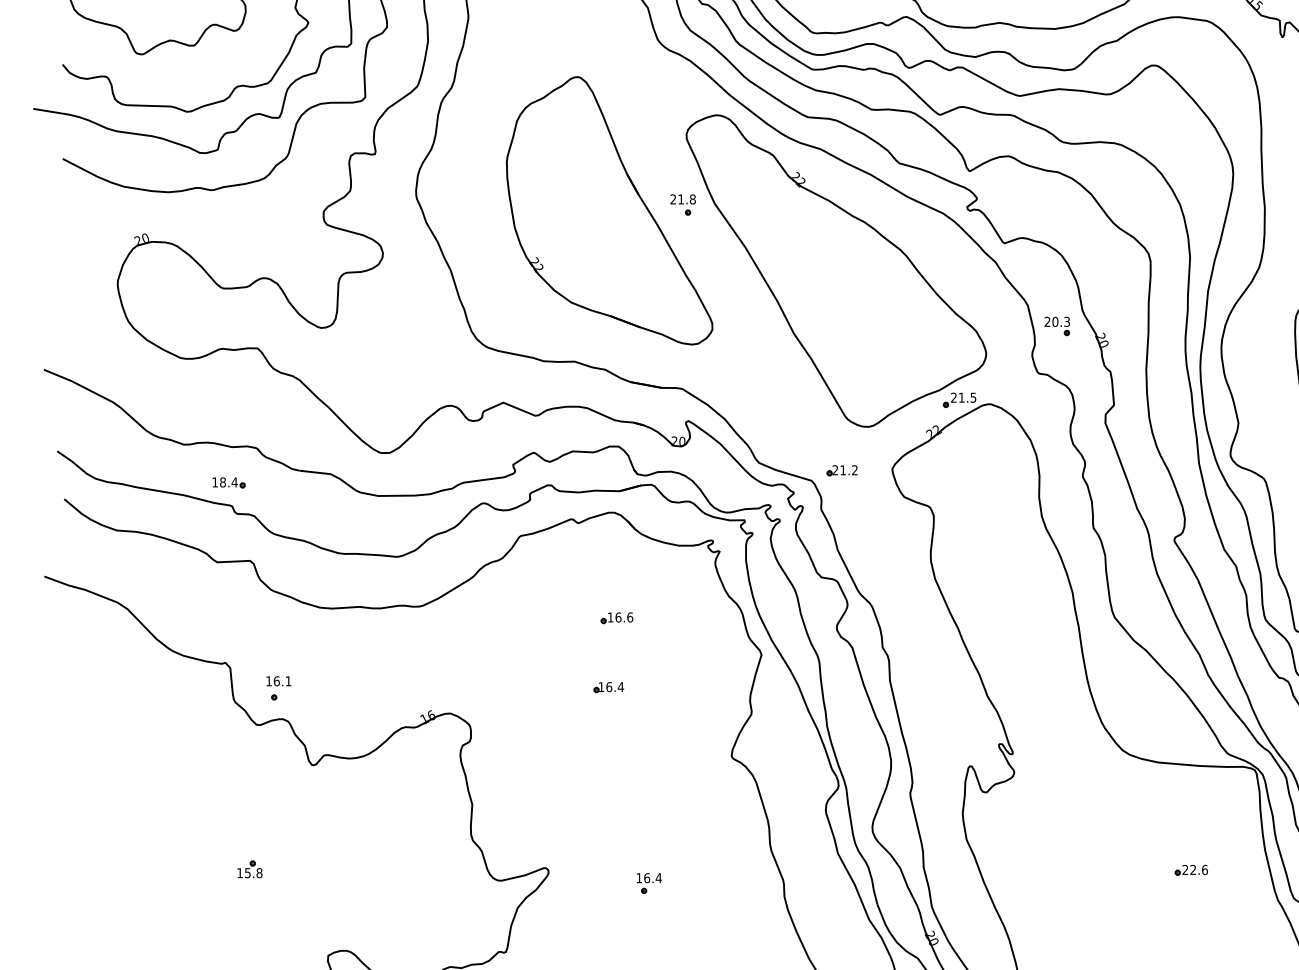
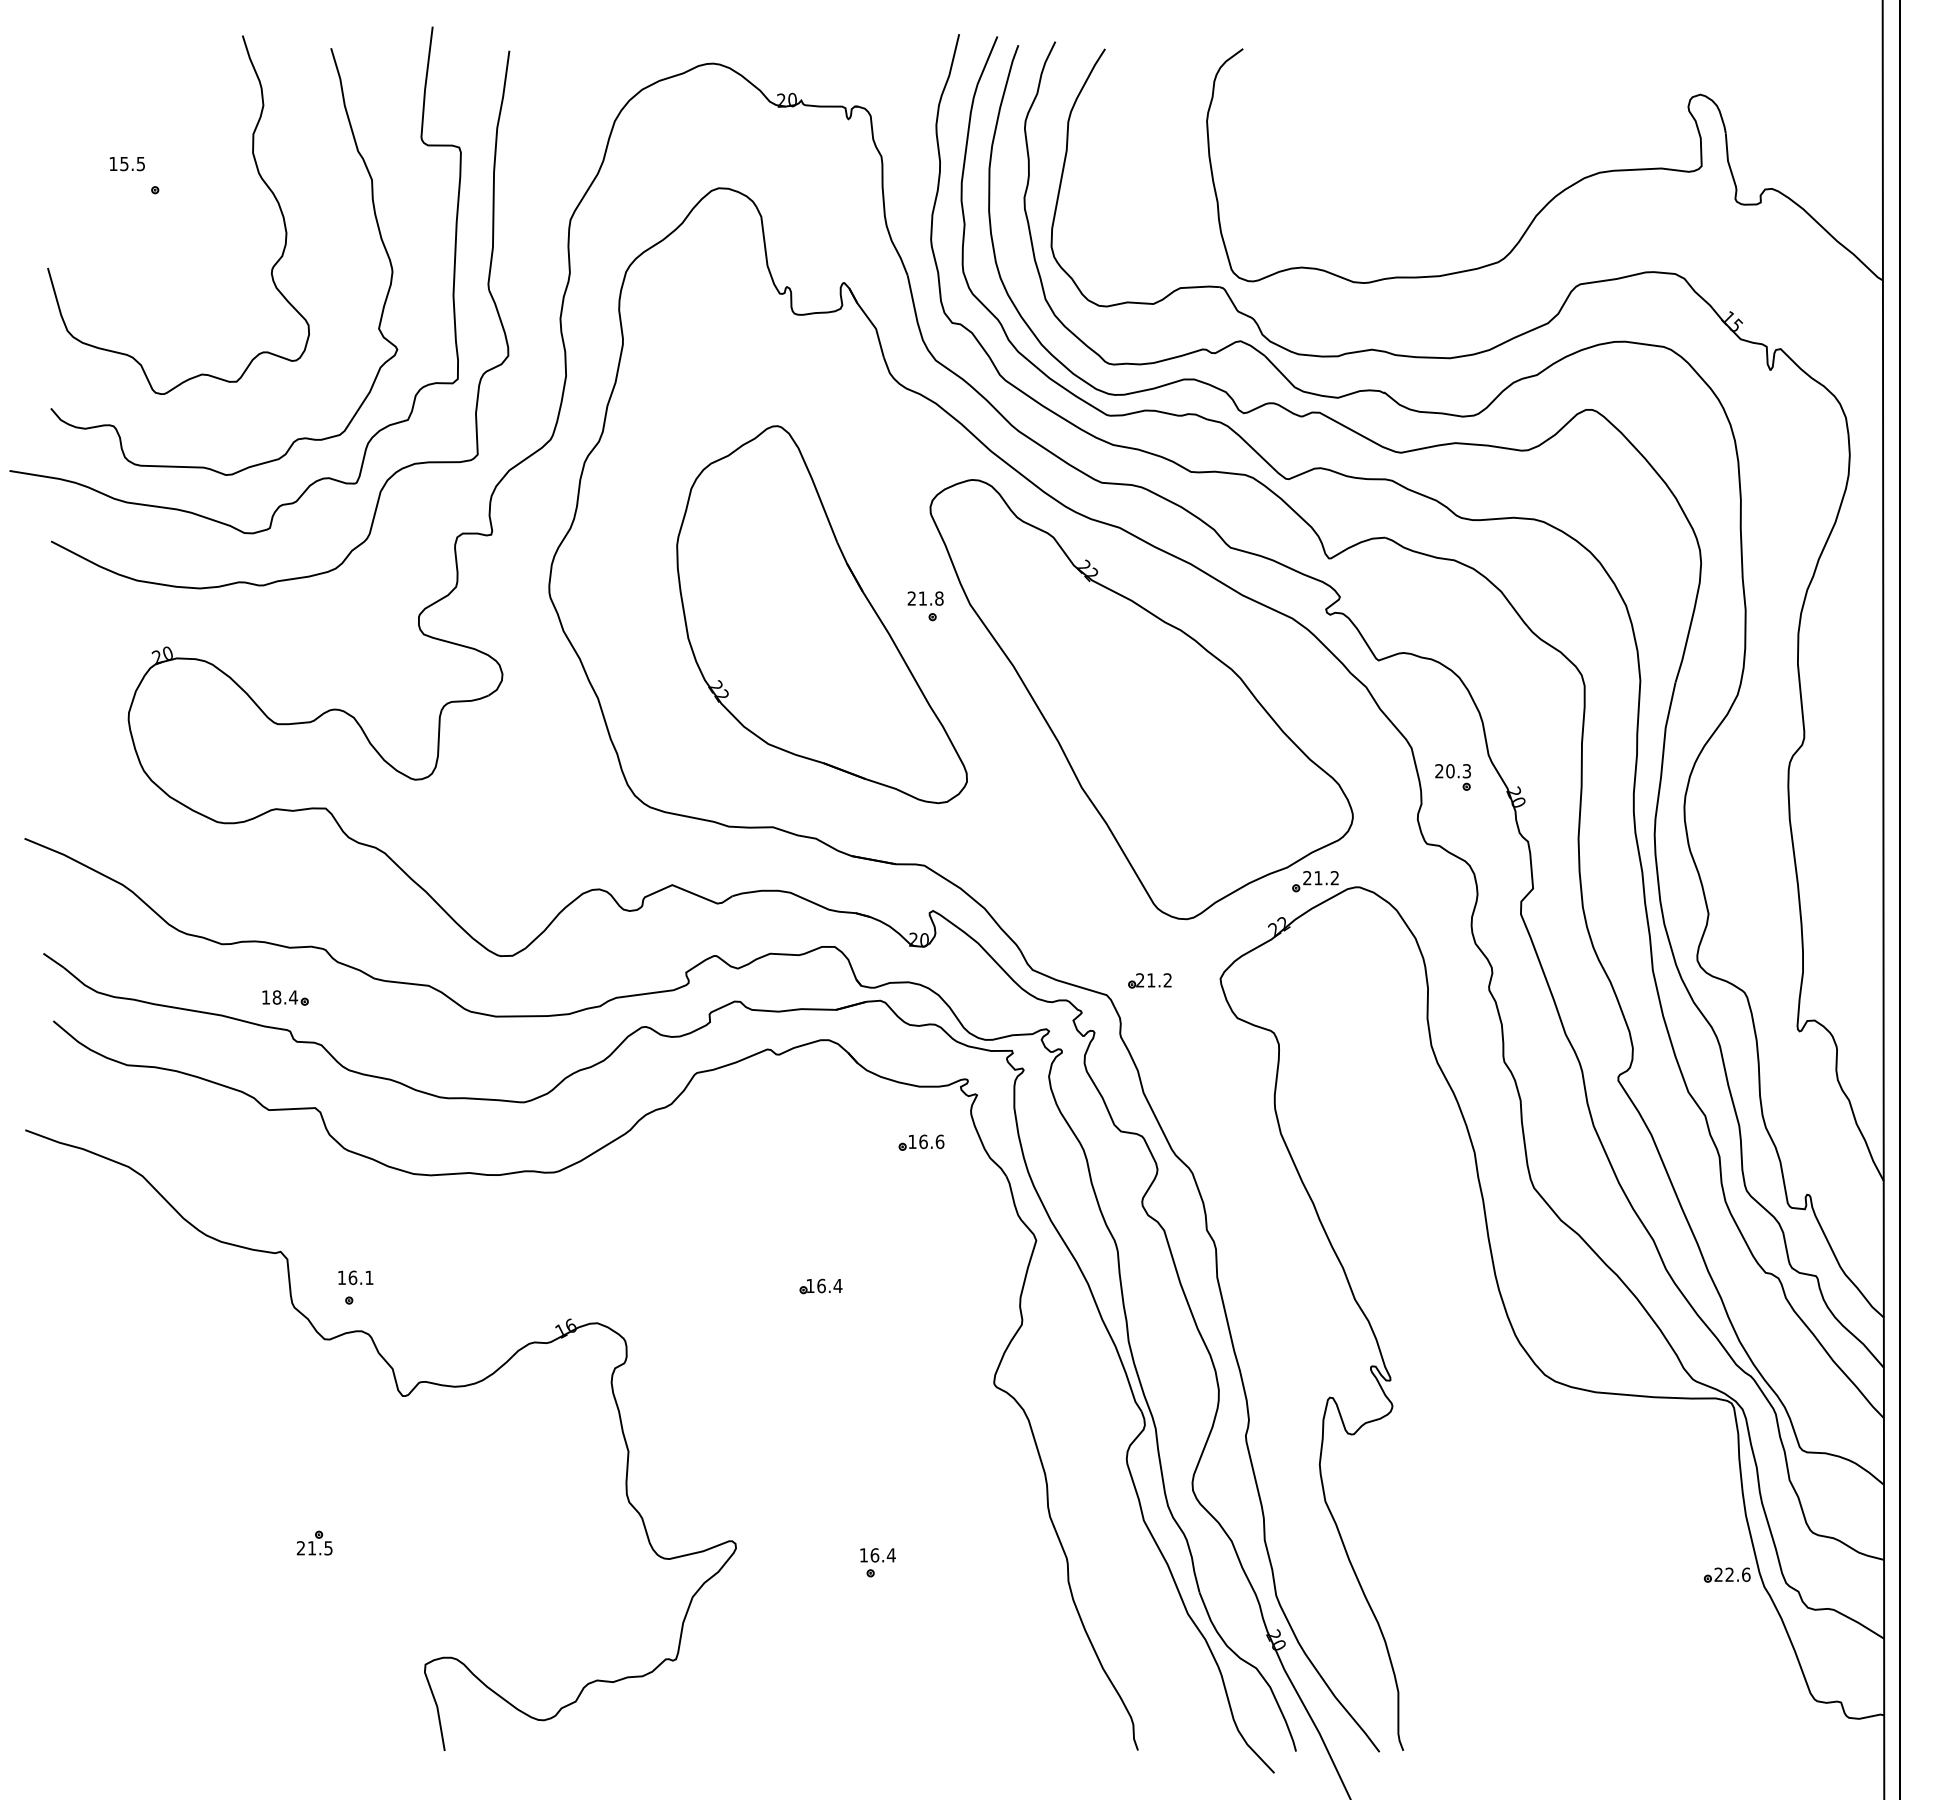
text: (973, 398) -> (1334, 878), 21.5 -> 21.2
part: (617, 617) -> (921, 1142), moved
part: (1190, 869) -> (1726, 1574), moved
text: (249, 873) -> (314, 1548), 15.8 -> 21.5

